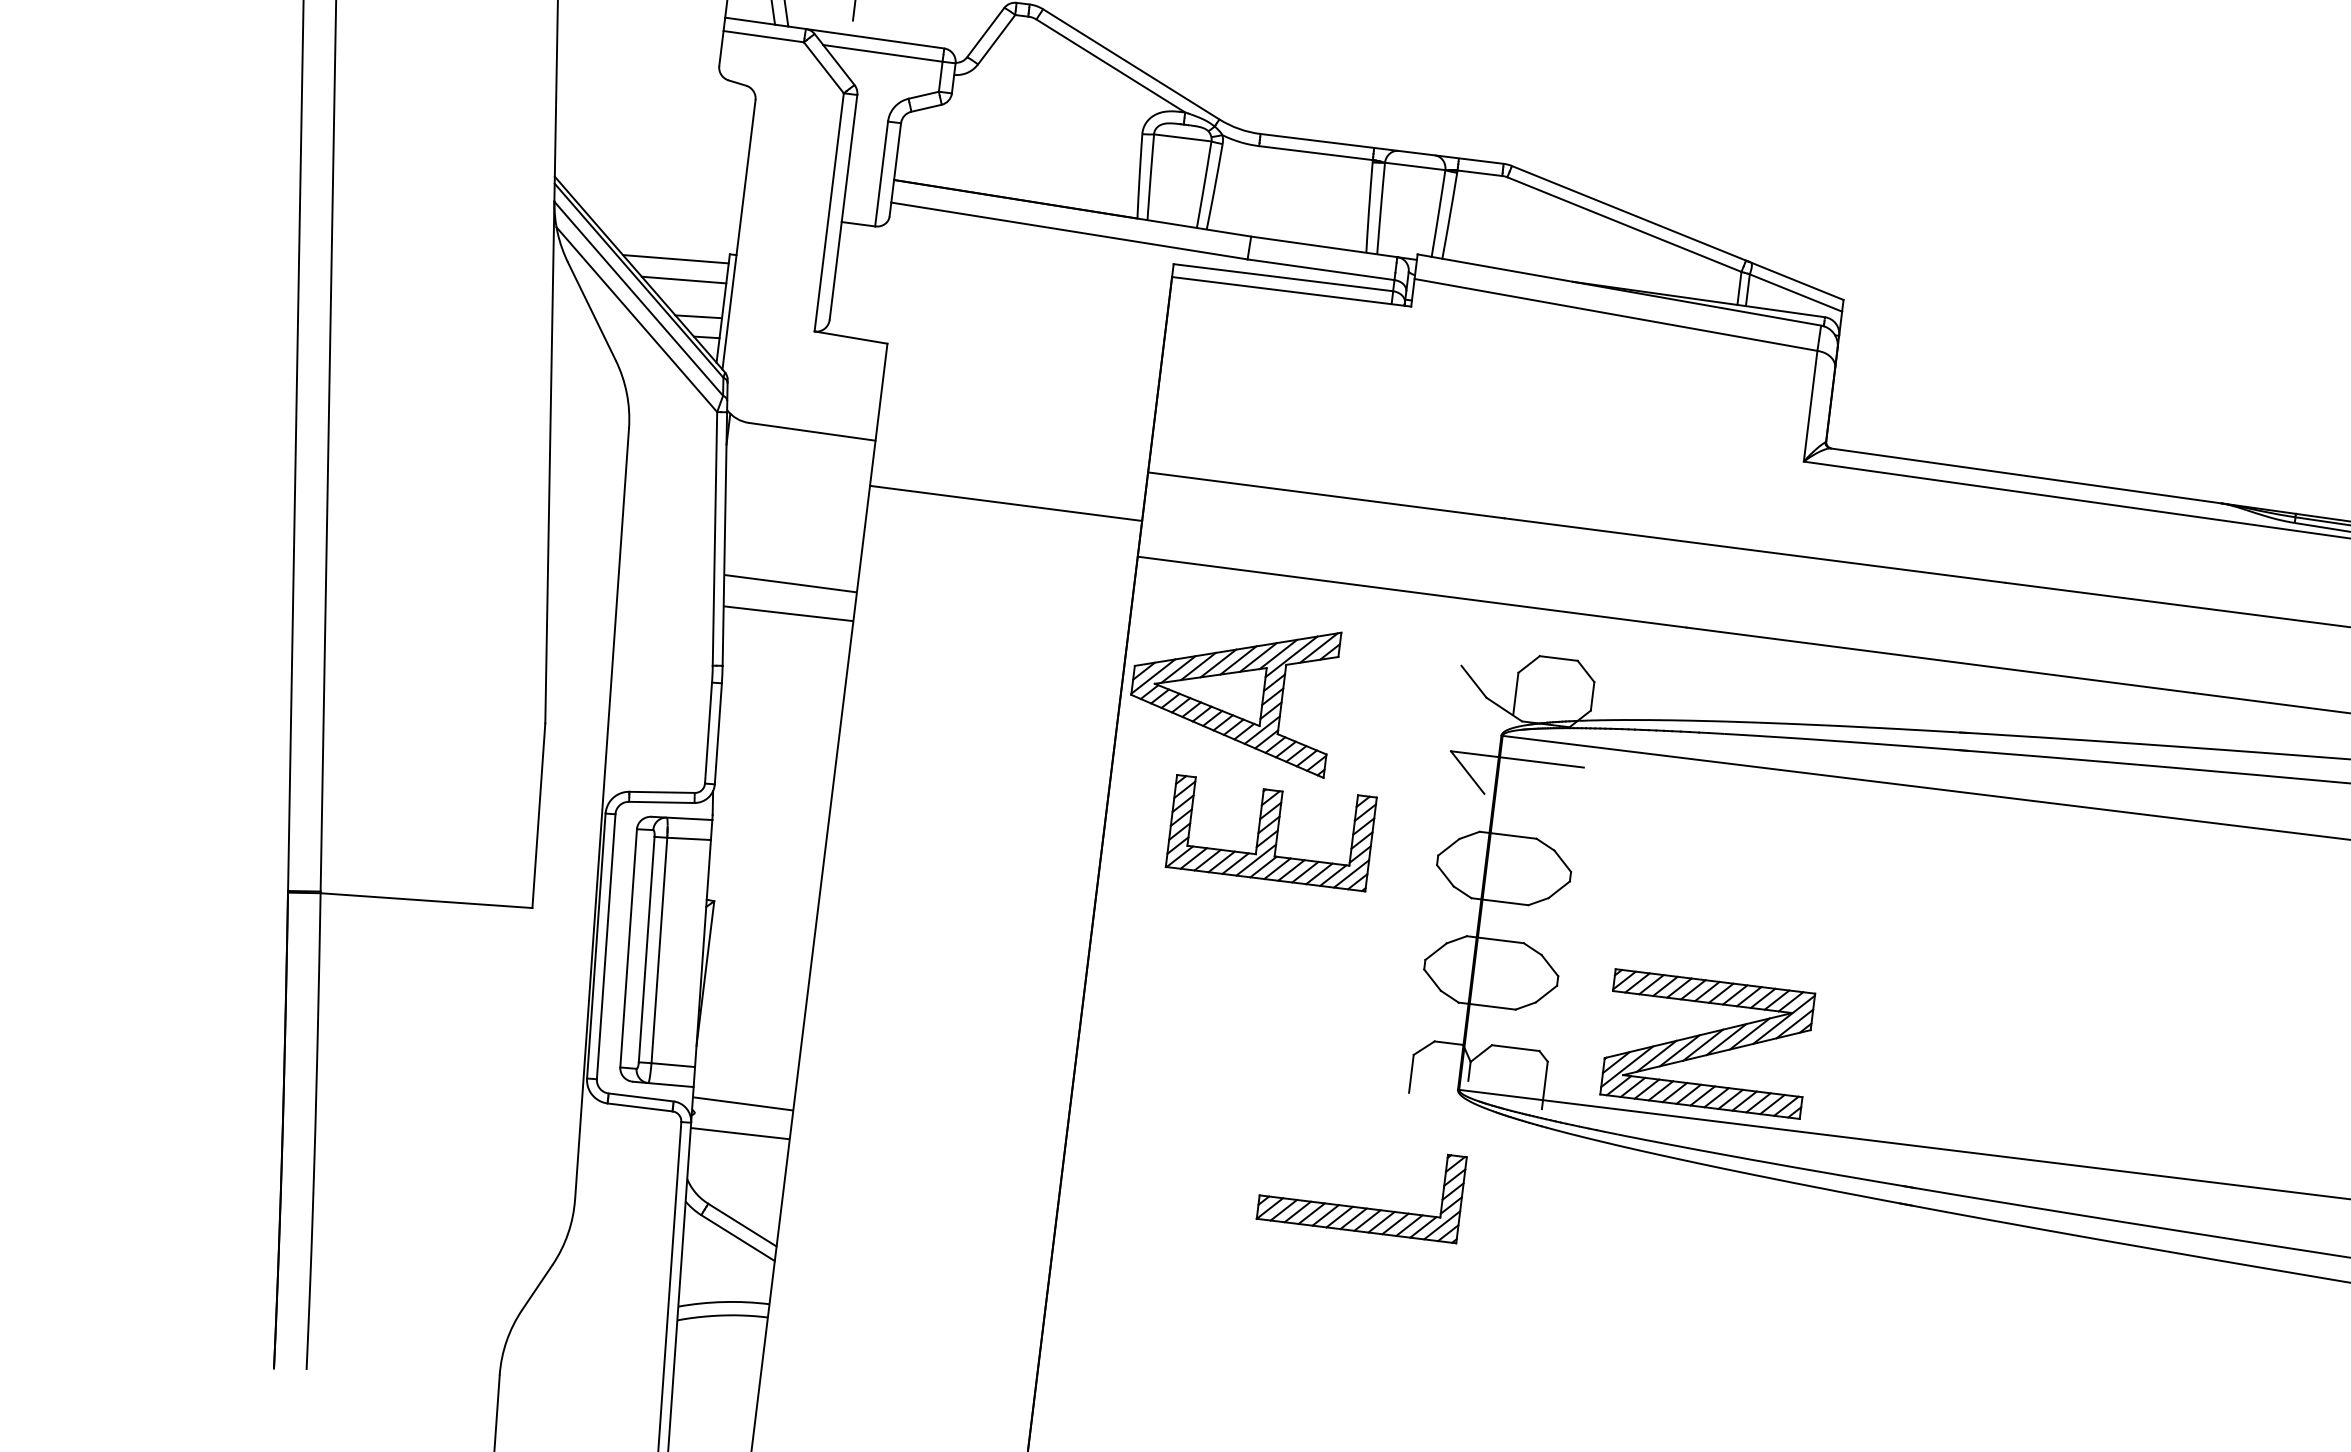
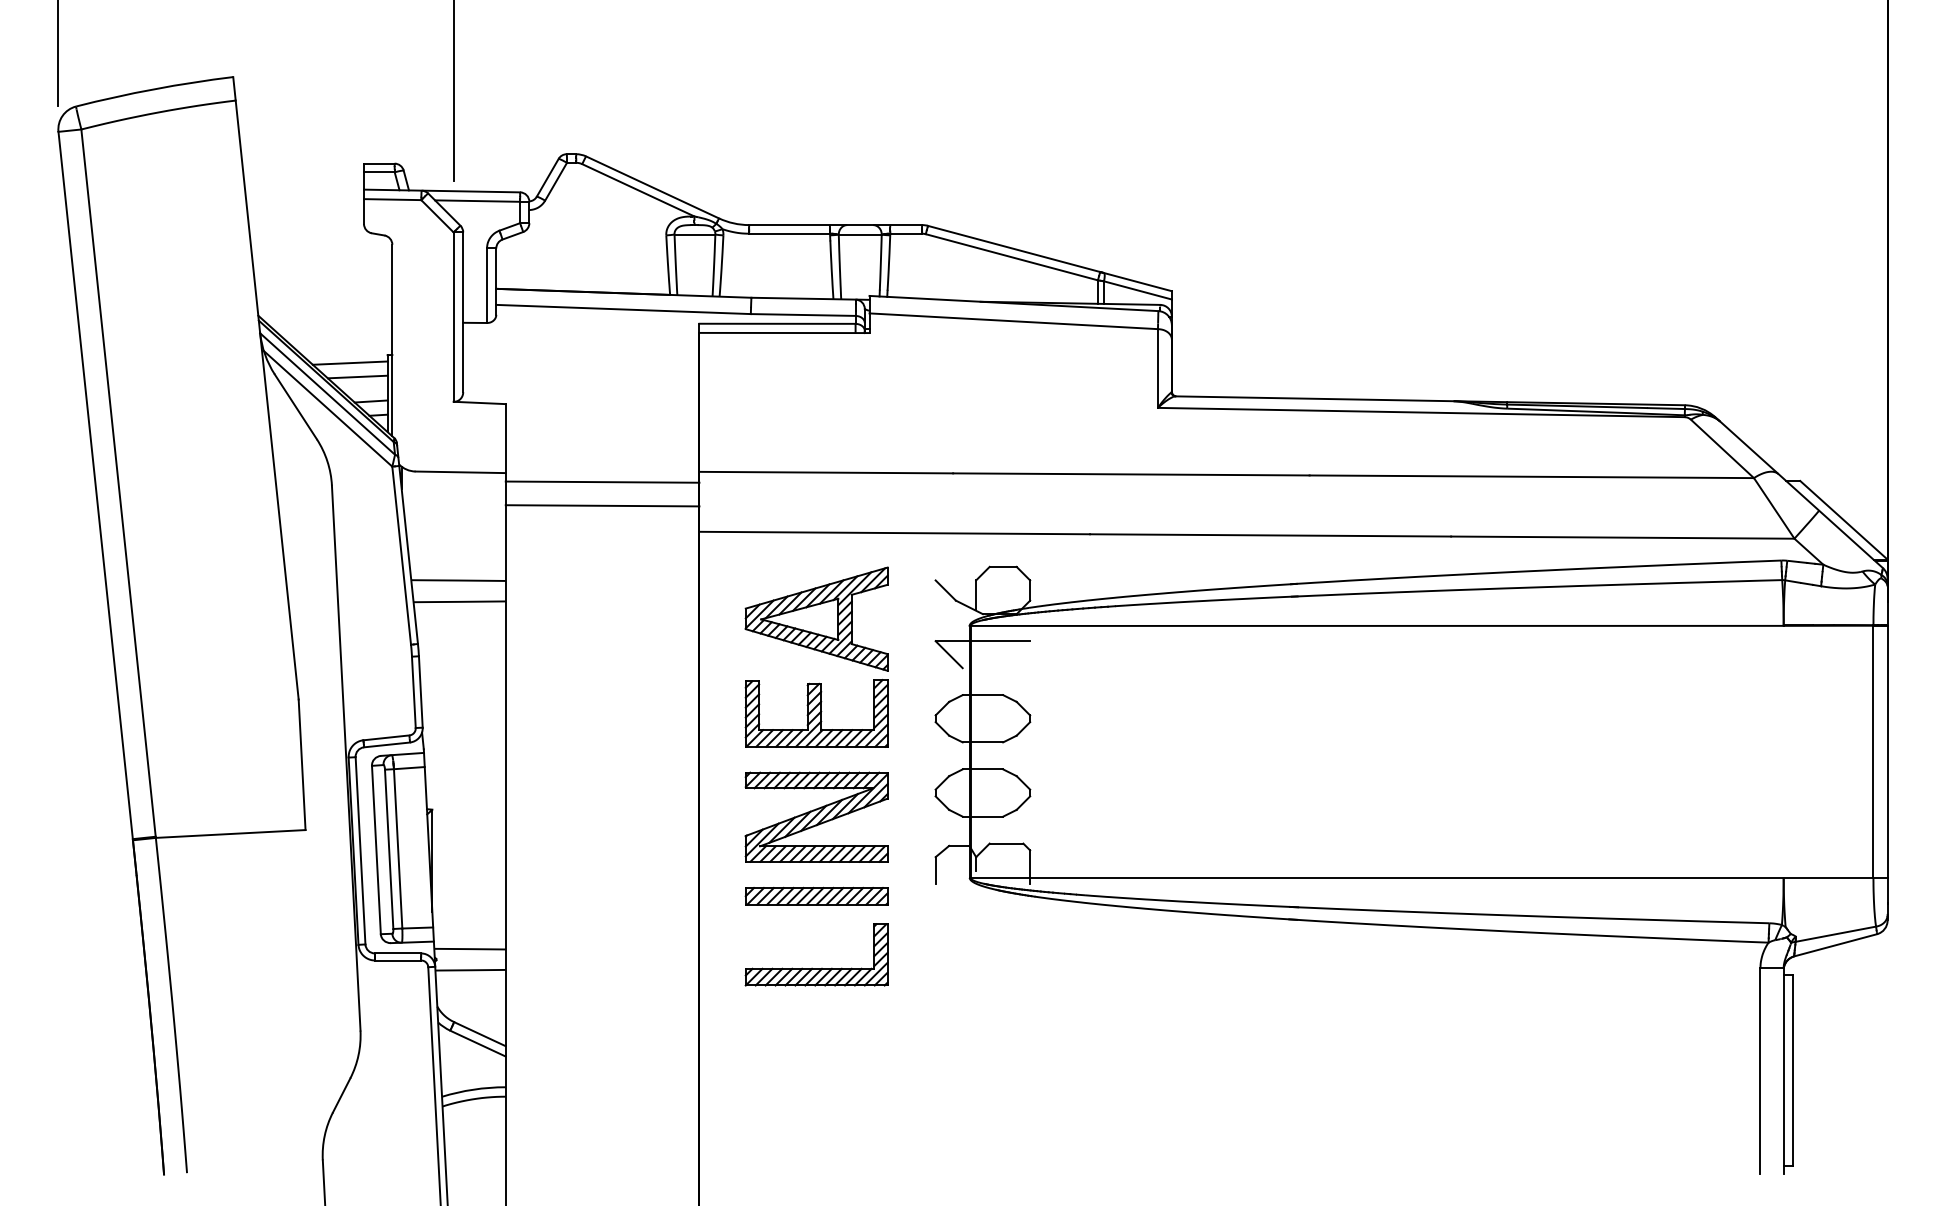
line: (1010, 469) -> (602, 481), added
part: (1232, 692) -> (816, 618), moved
part: (1707, 1042) -> (816, 816), moved
part: (1239, 1088) -> (816, 895), added
part: (1353, 1205) -> (812, 967), moved

